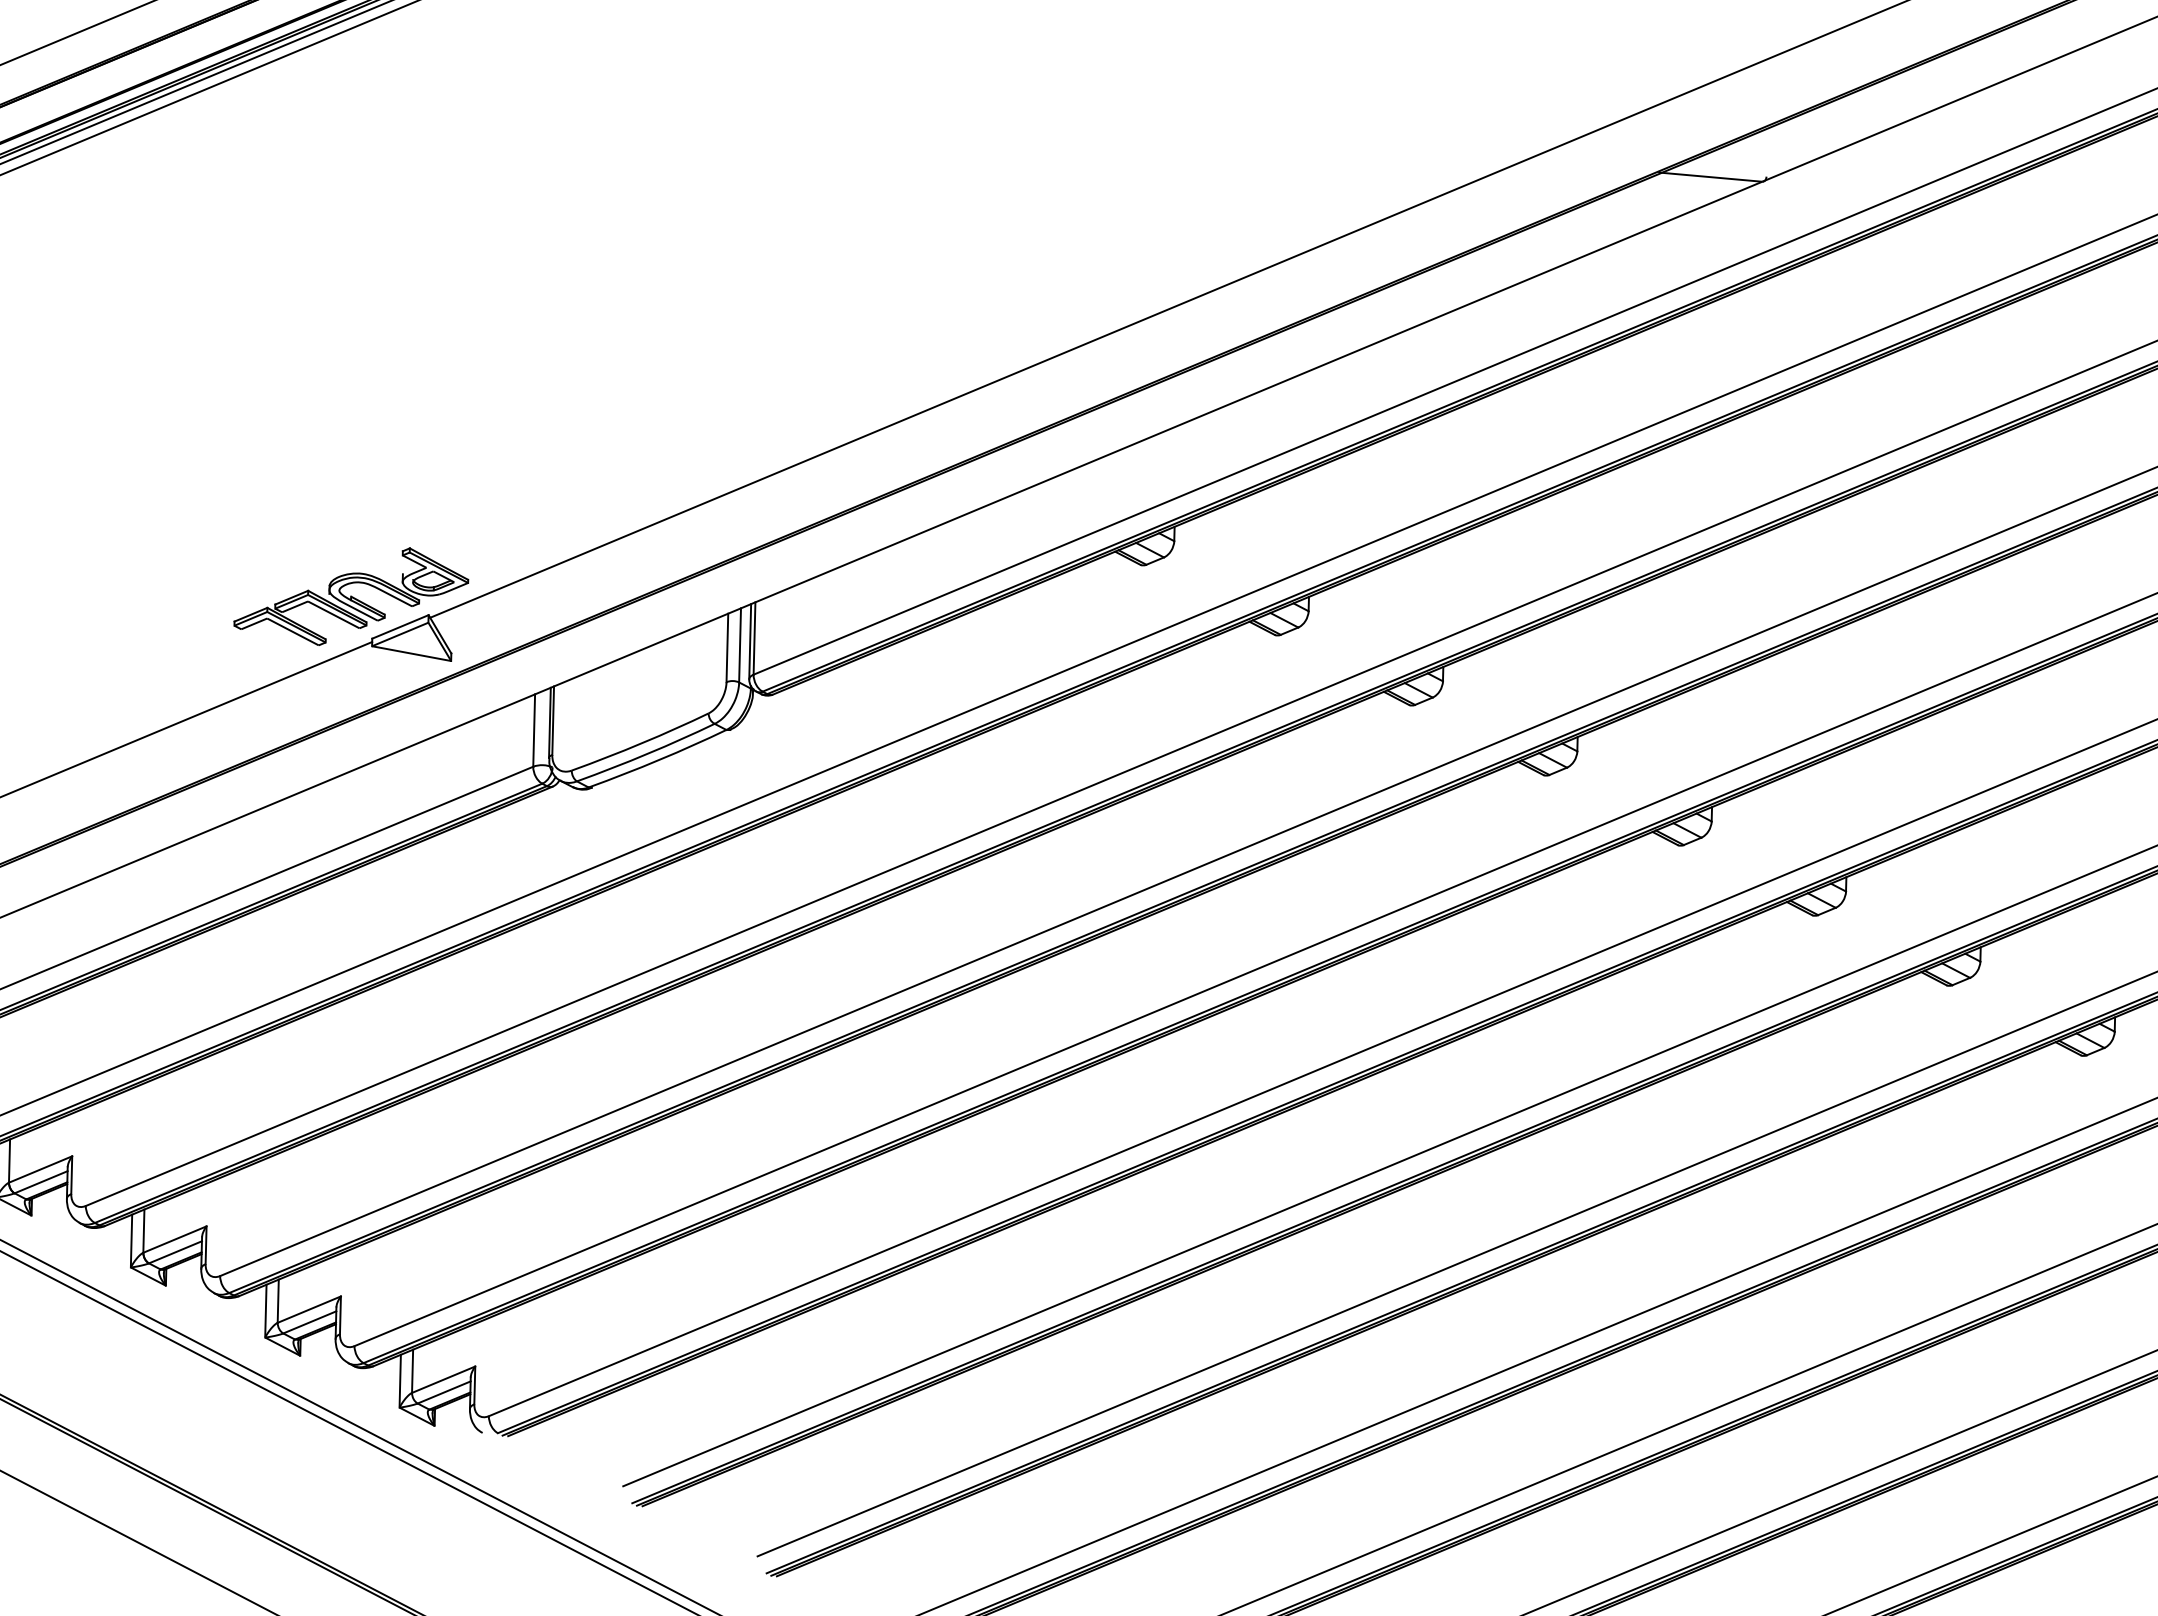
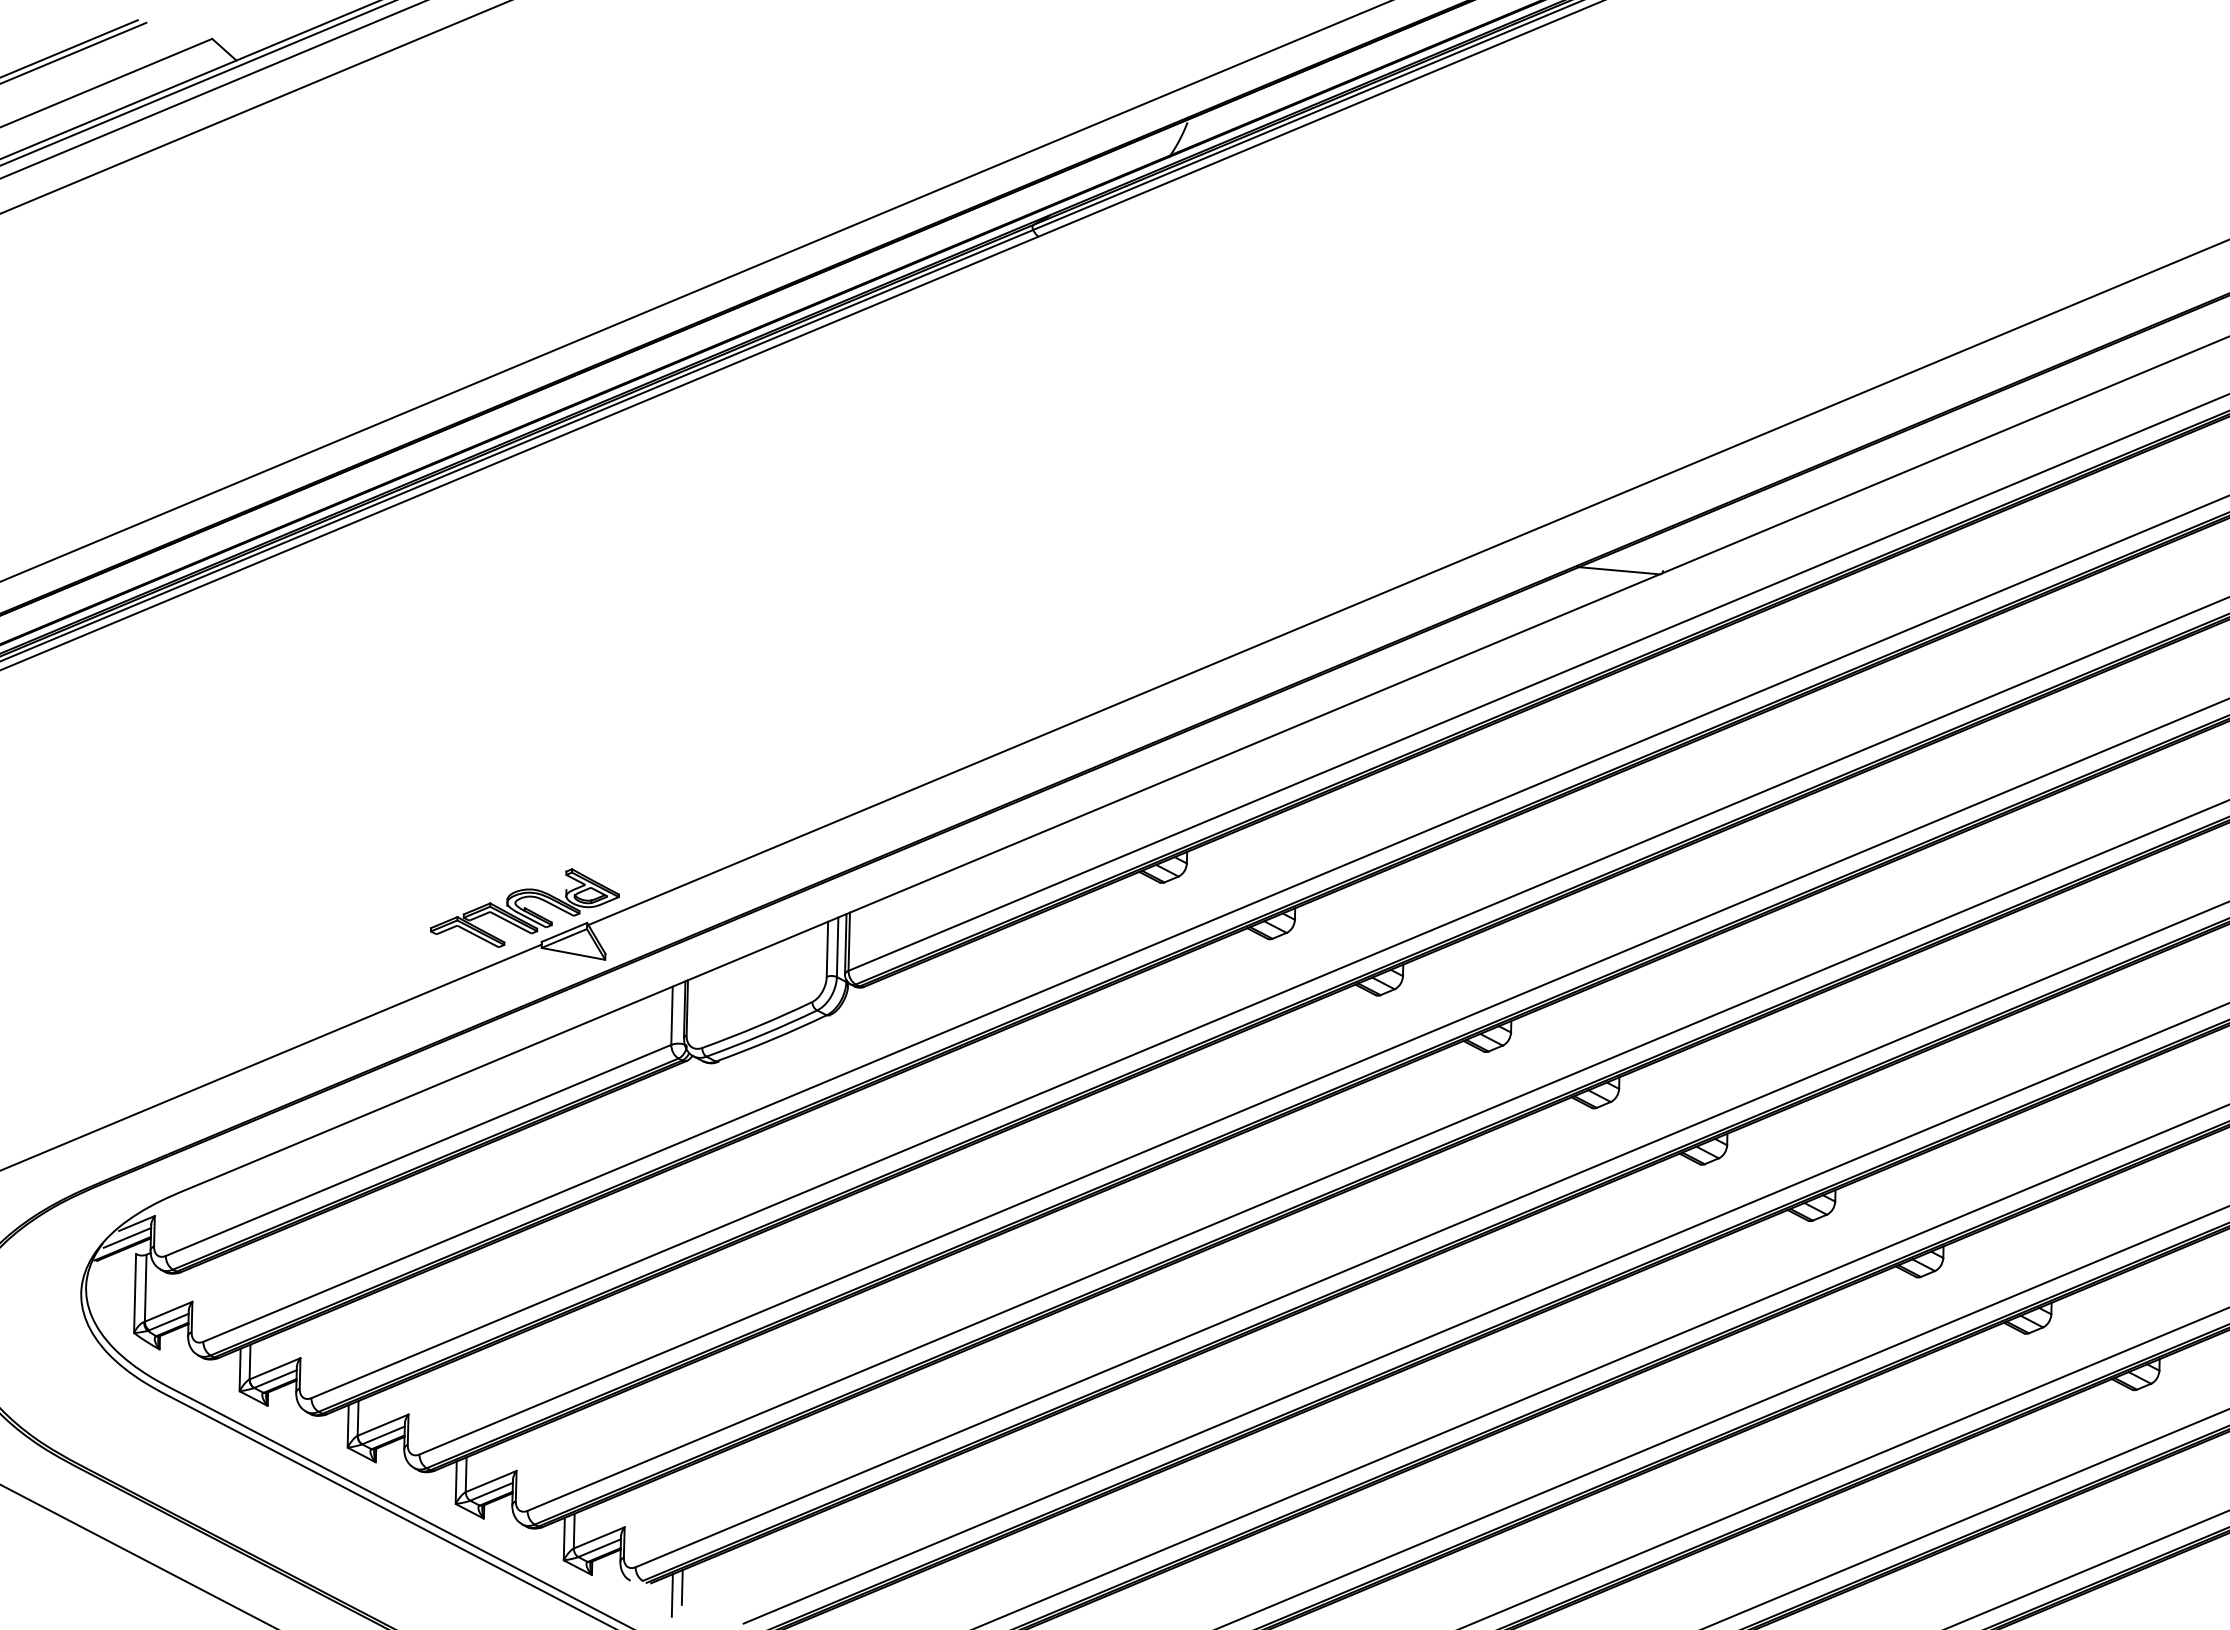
line: (545, 1441) -> (681, 1587), added
line: (533, 1451) -> (671, 1595), added

